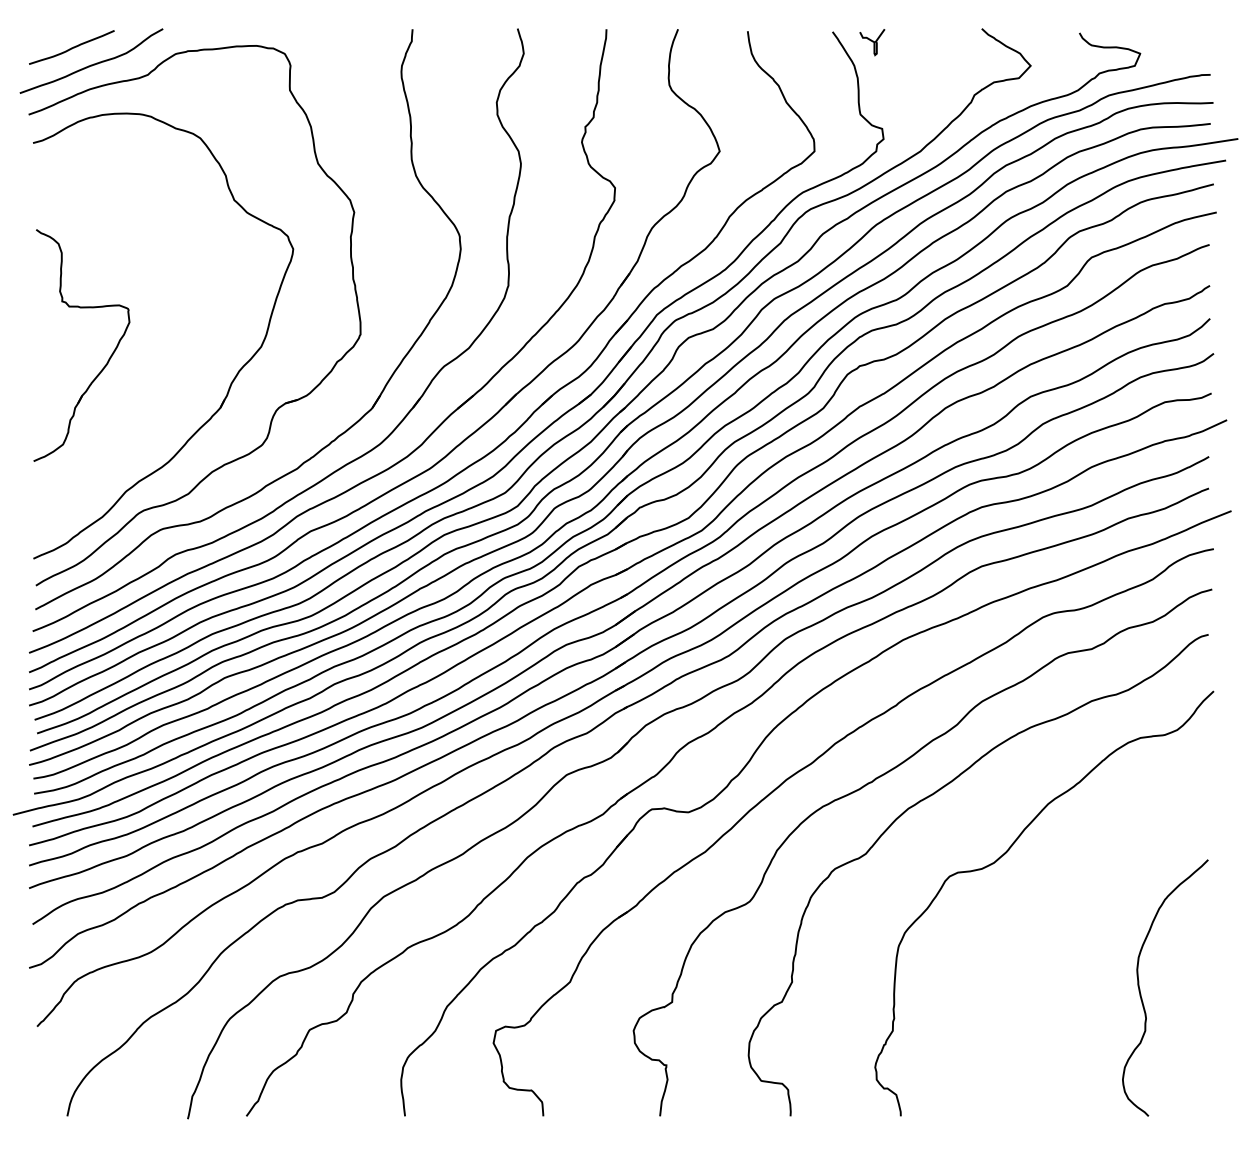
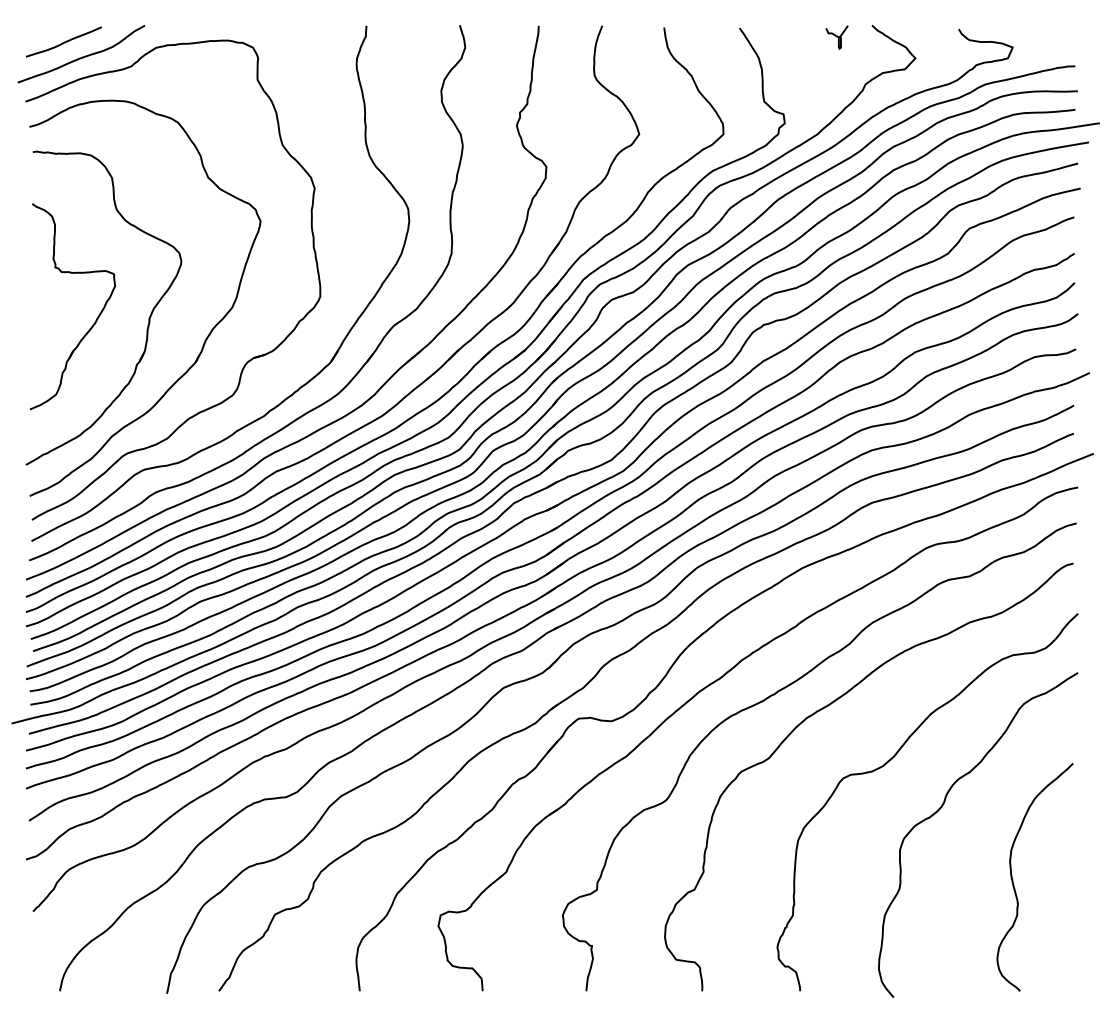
curve: (872, 42) -> (837, 37), moved
part: (167, 357) -> (148, 317), added
curve: (1061, 908) -> (942, 806), added

